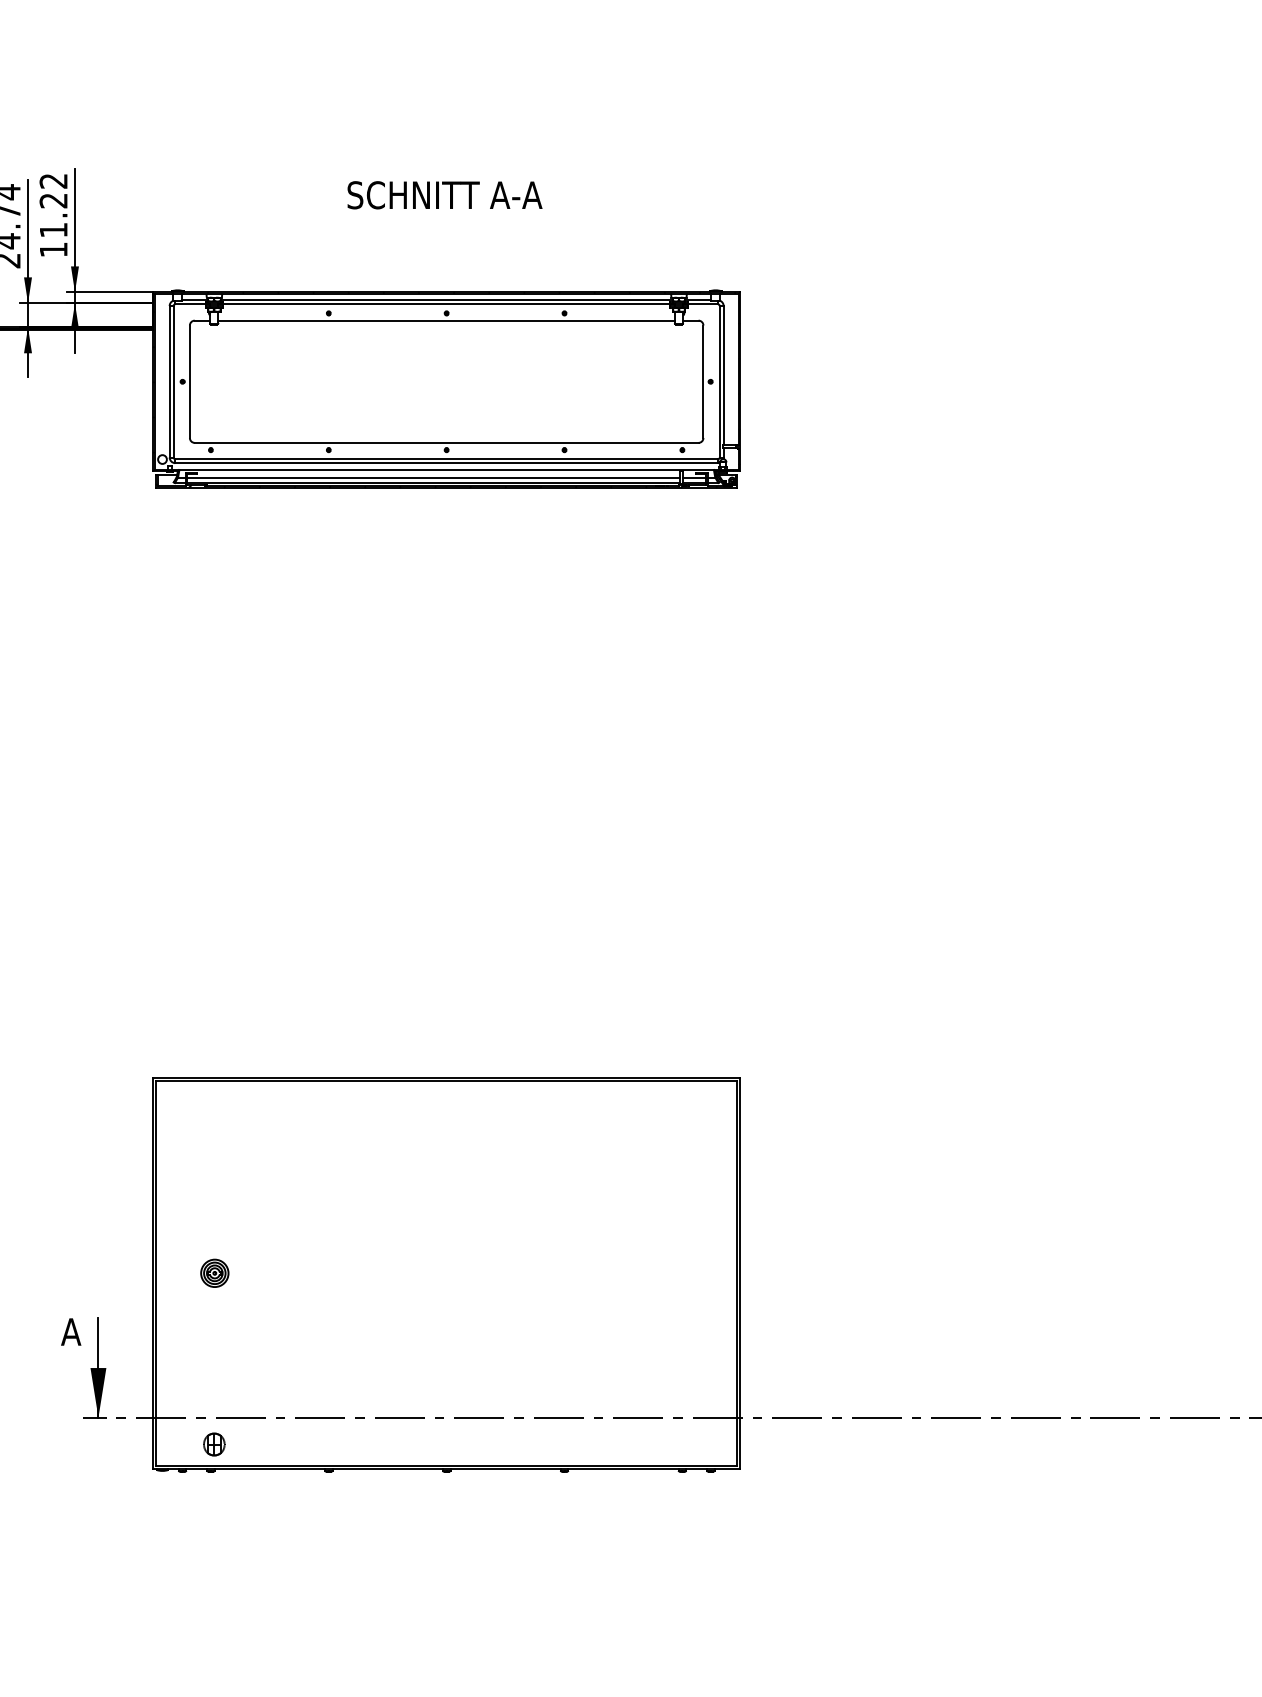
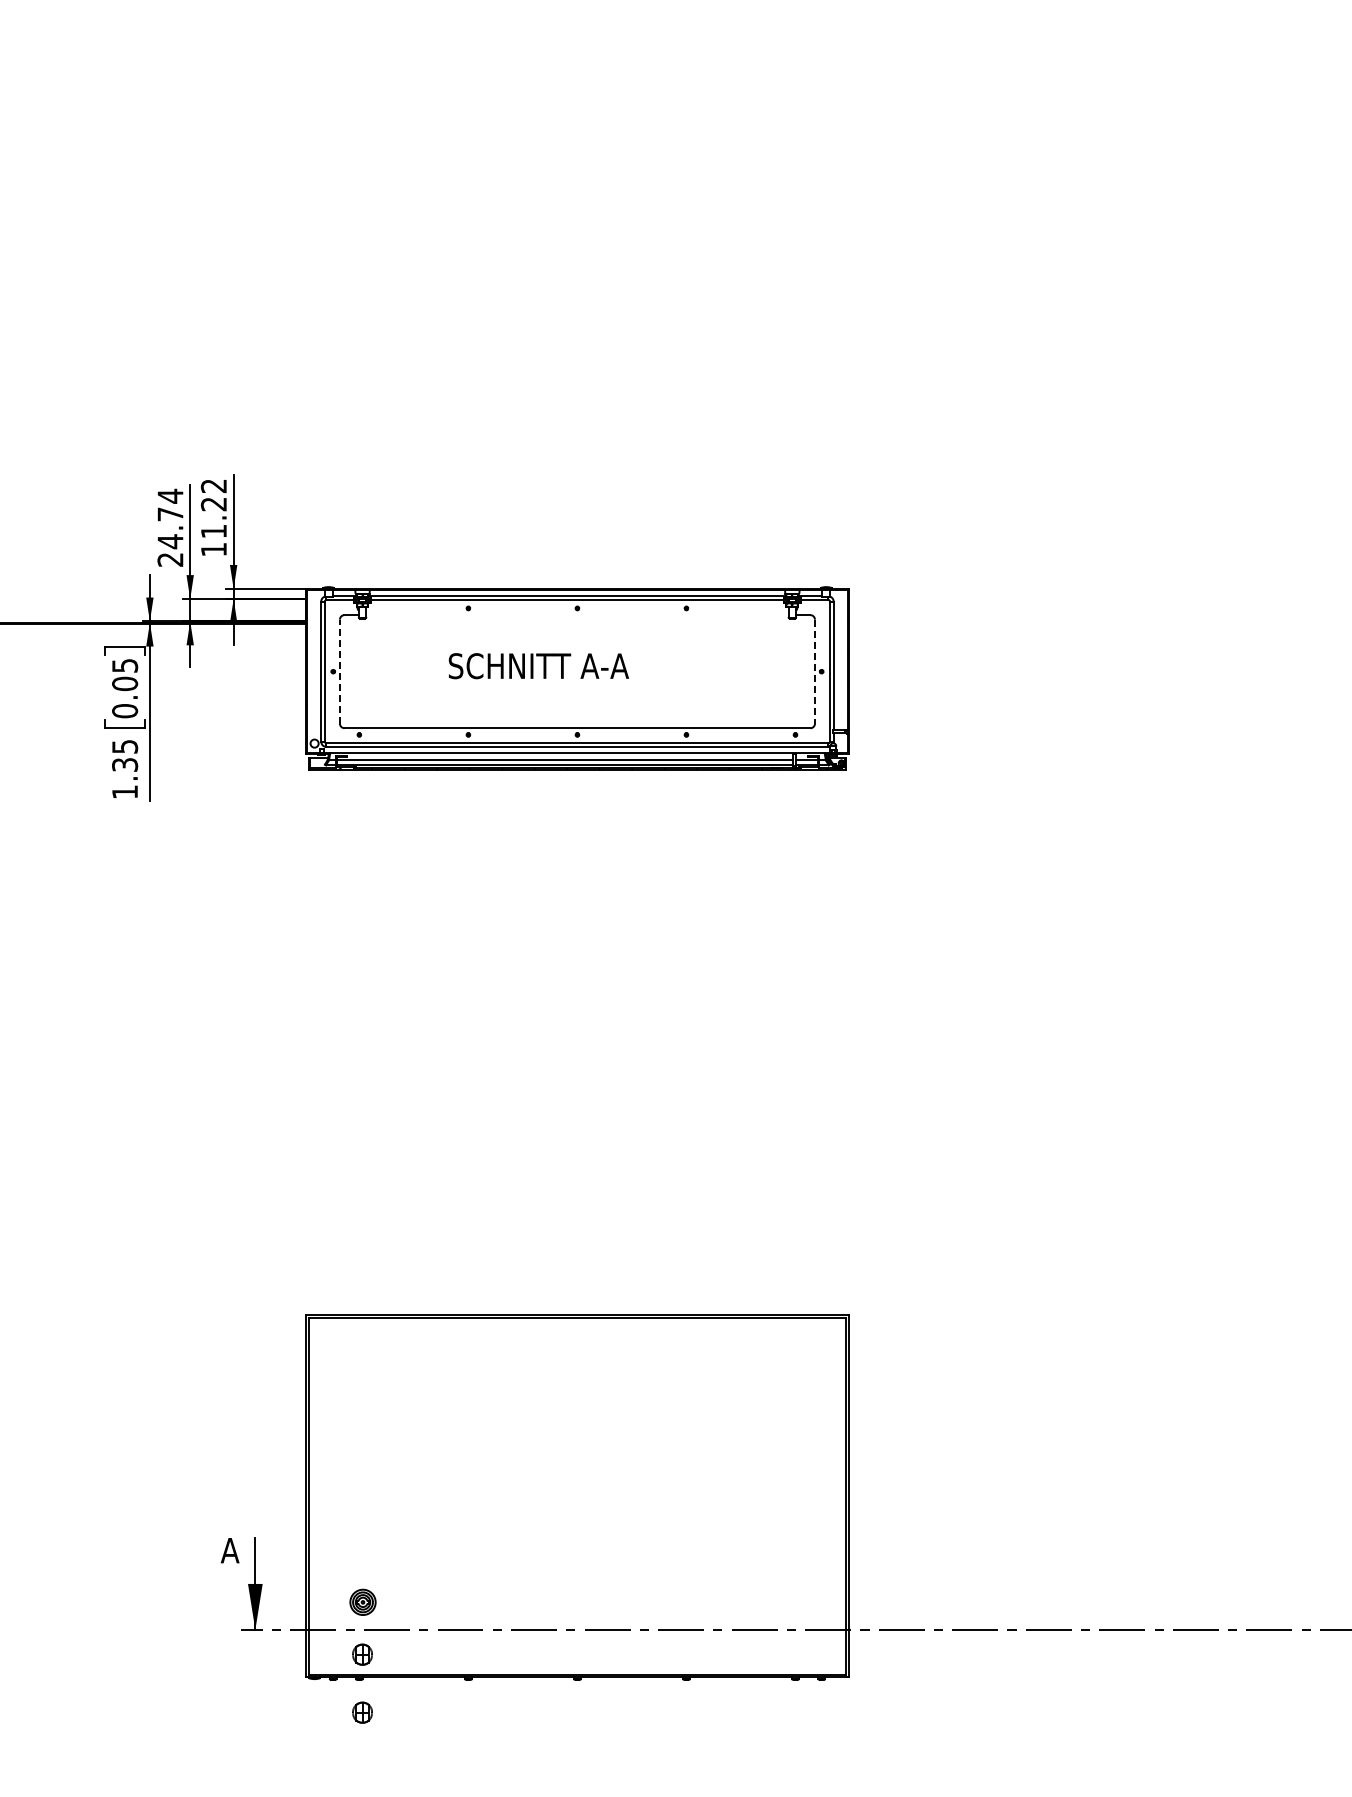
text: (444, 195) -> (538, 666), moved
line: (446, 321) -> (577, 615), removed
line: (189, 381) -> (339, 671), solid -> dashed
line: (702, 382) -> (814, 672), solid -> dashed
part: (214, 1272) -> (362, 1601), moved
part: (214, 1507) -> (362, 1712), added

